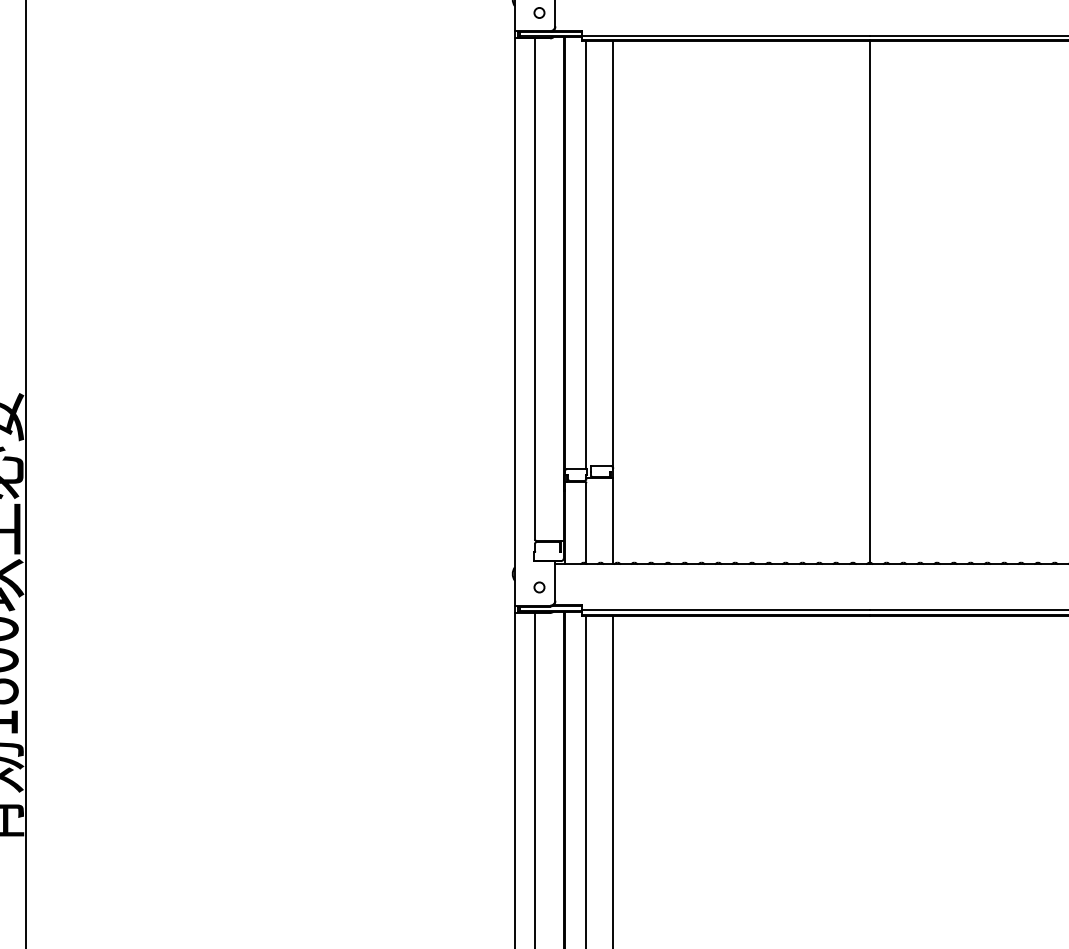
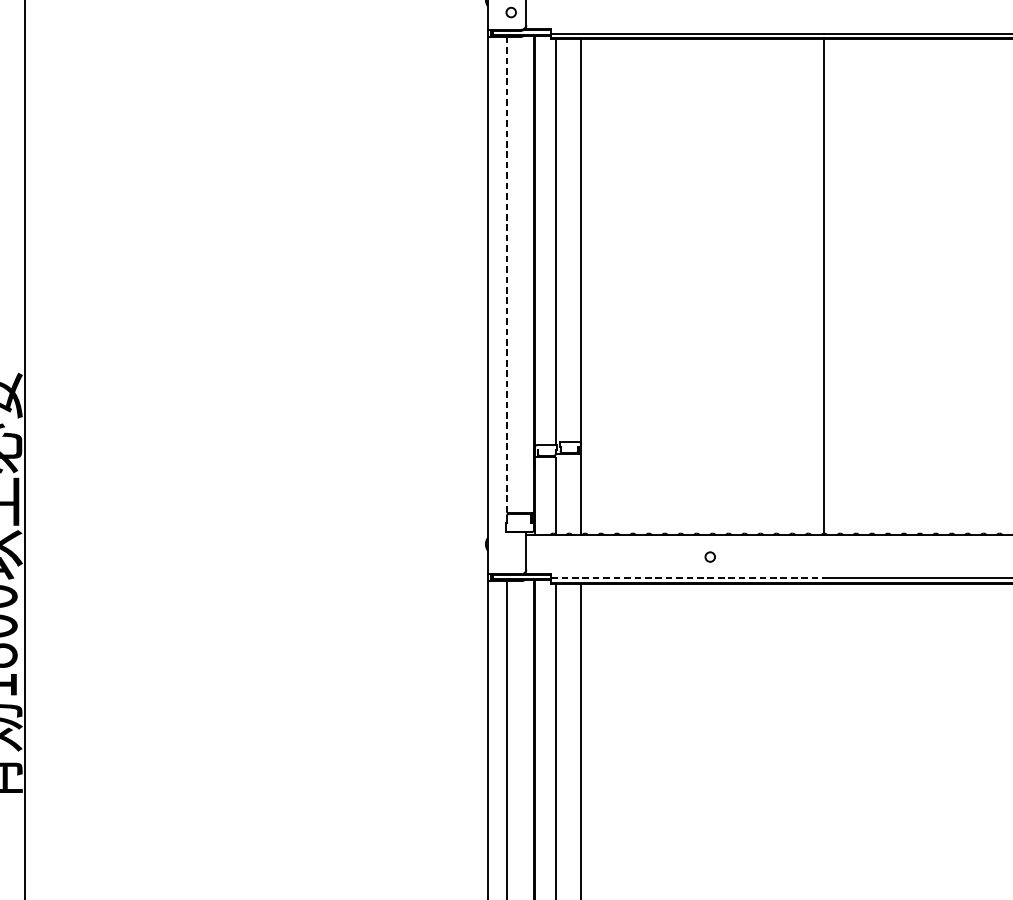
line: (535, 288) -> (507, 273), solid -> dashed
circle: (539, 587) -> (710, 557), moved
line: (726, 610) -> (688, 578), solid -> dashed

